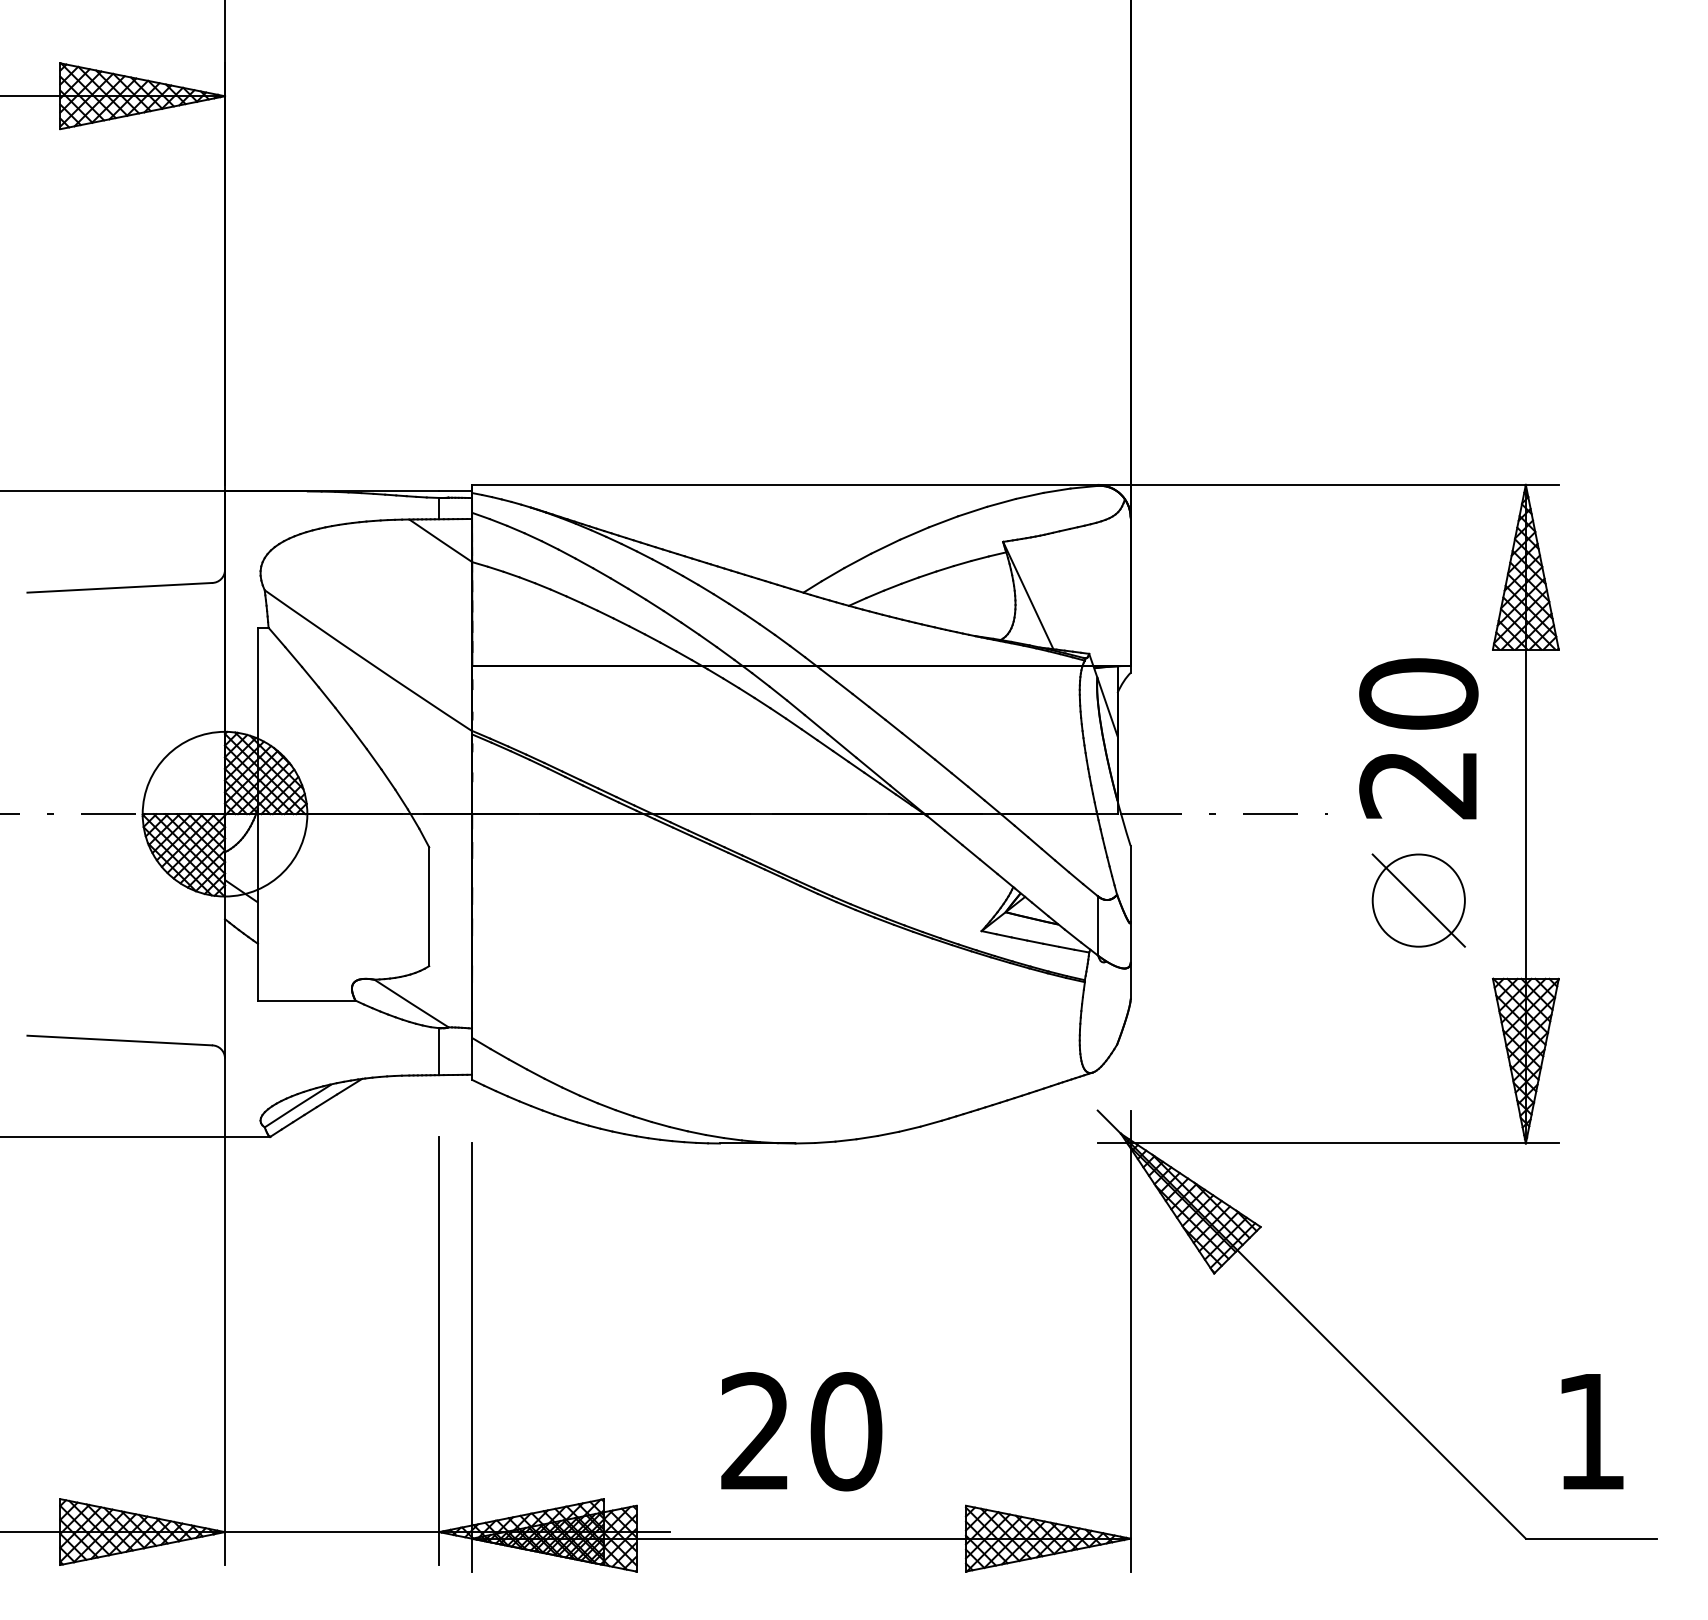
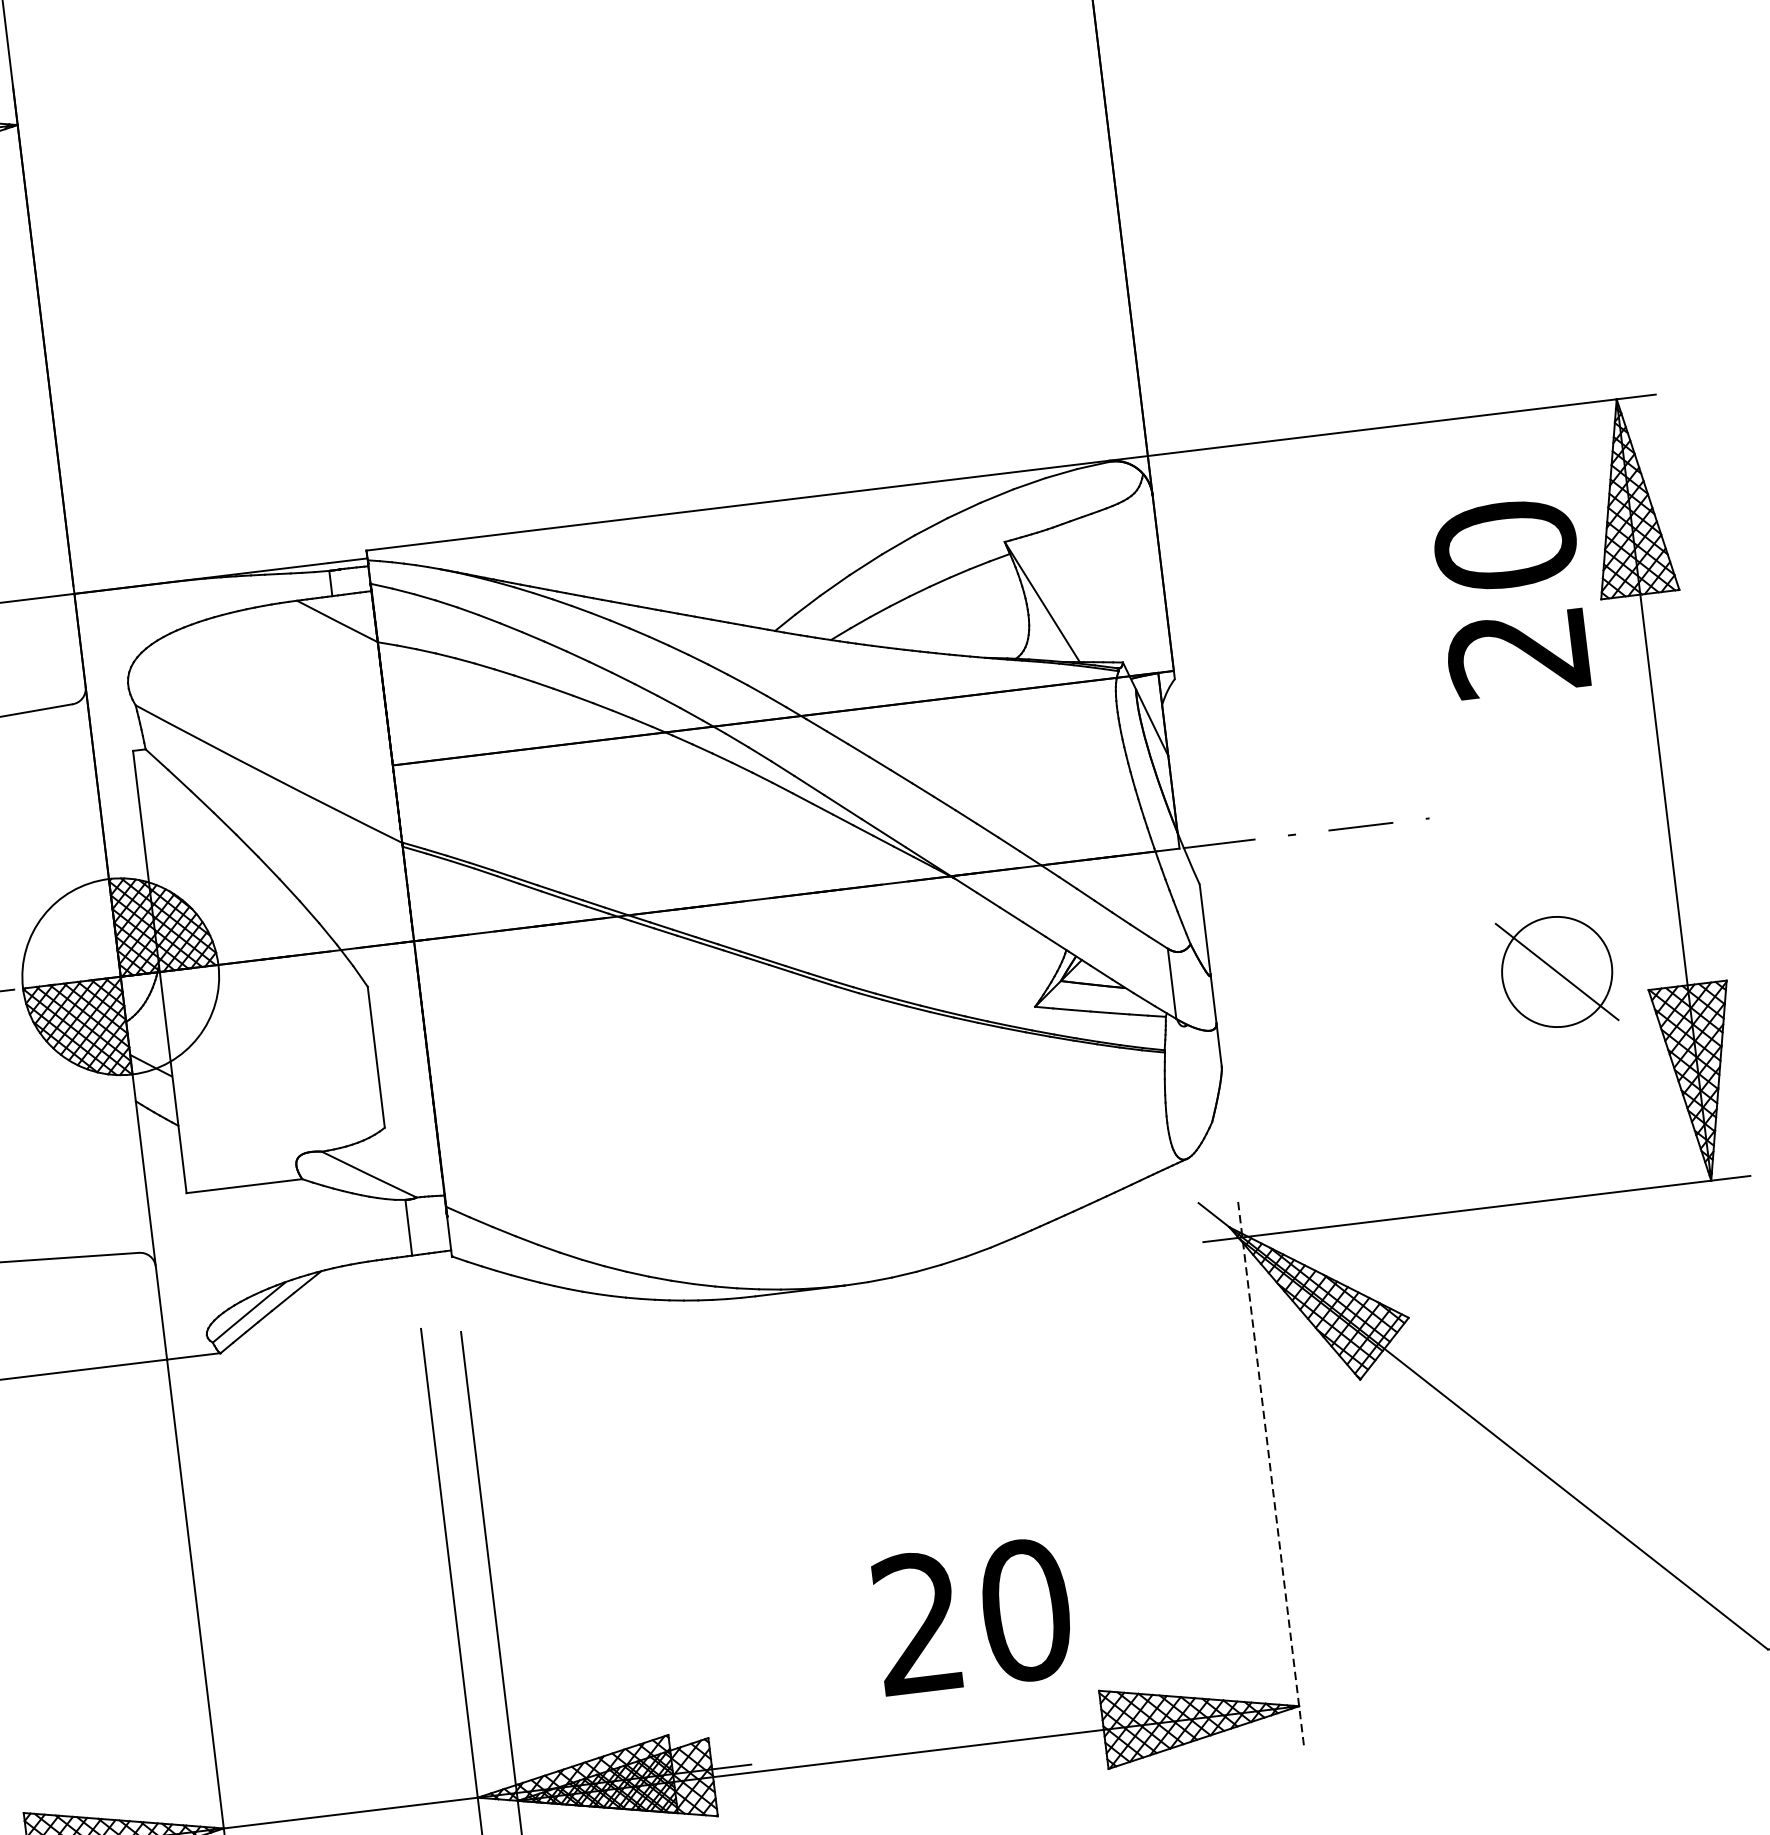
text: (1418, 738) -> (1511, 598), moved
part: (1418, 900) -> (1556, 971), moved
line: (1130, 1341) -> (1270, 1472), solid -> dashed
text: (801, 1431) -> (972, 1616), moved

